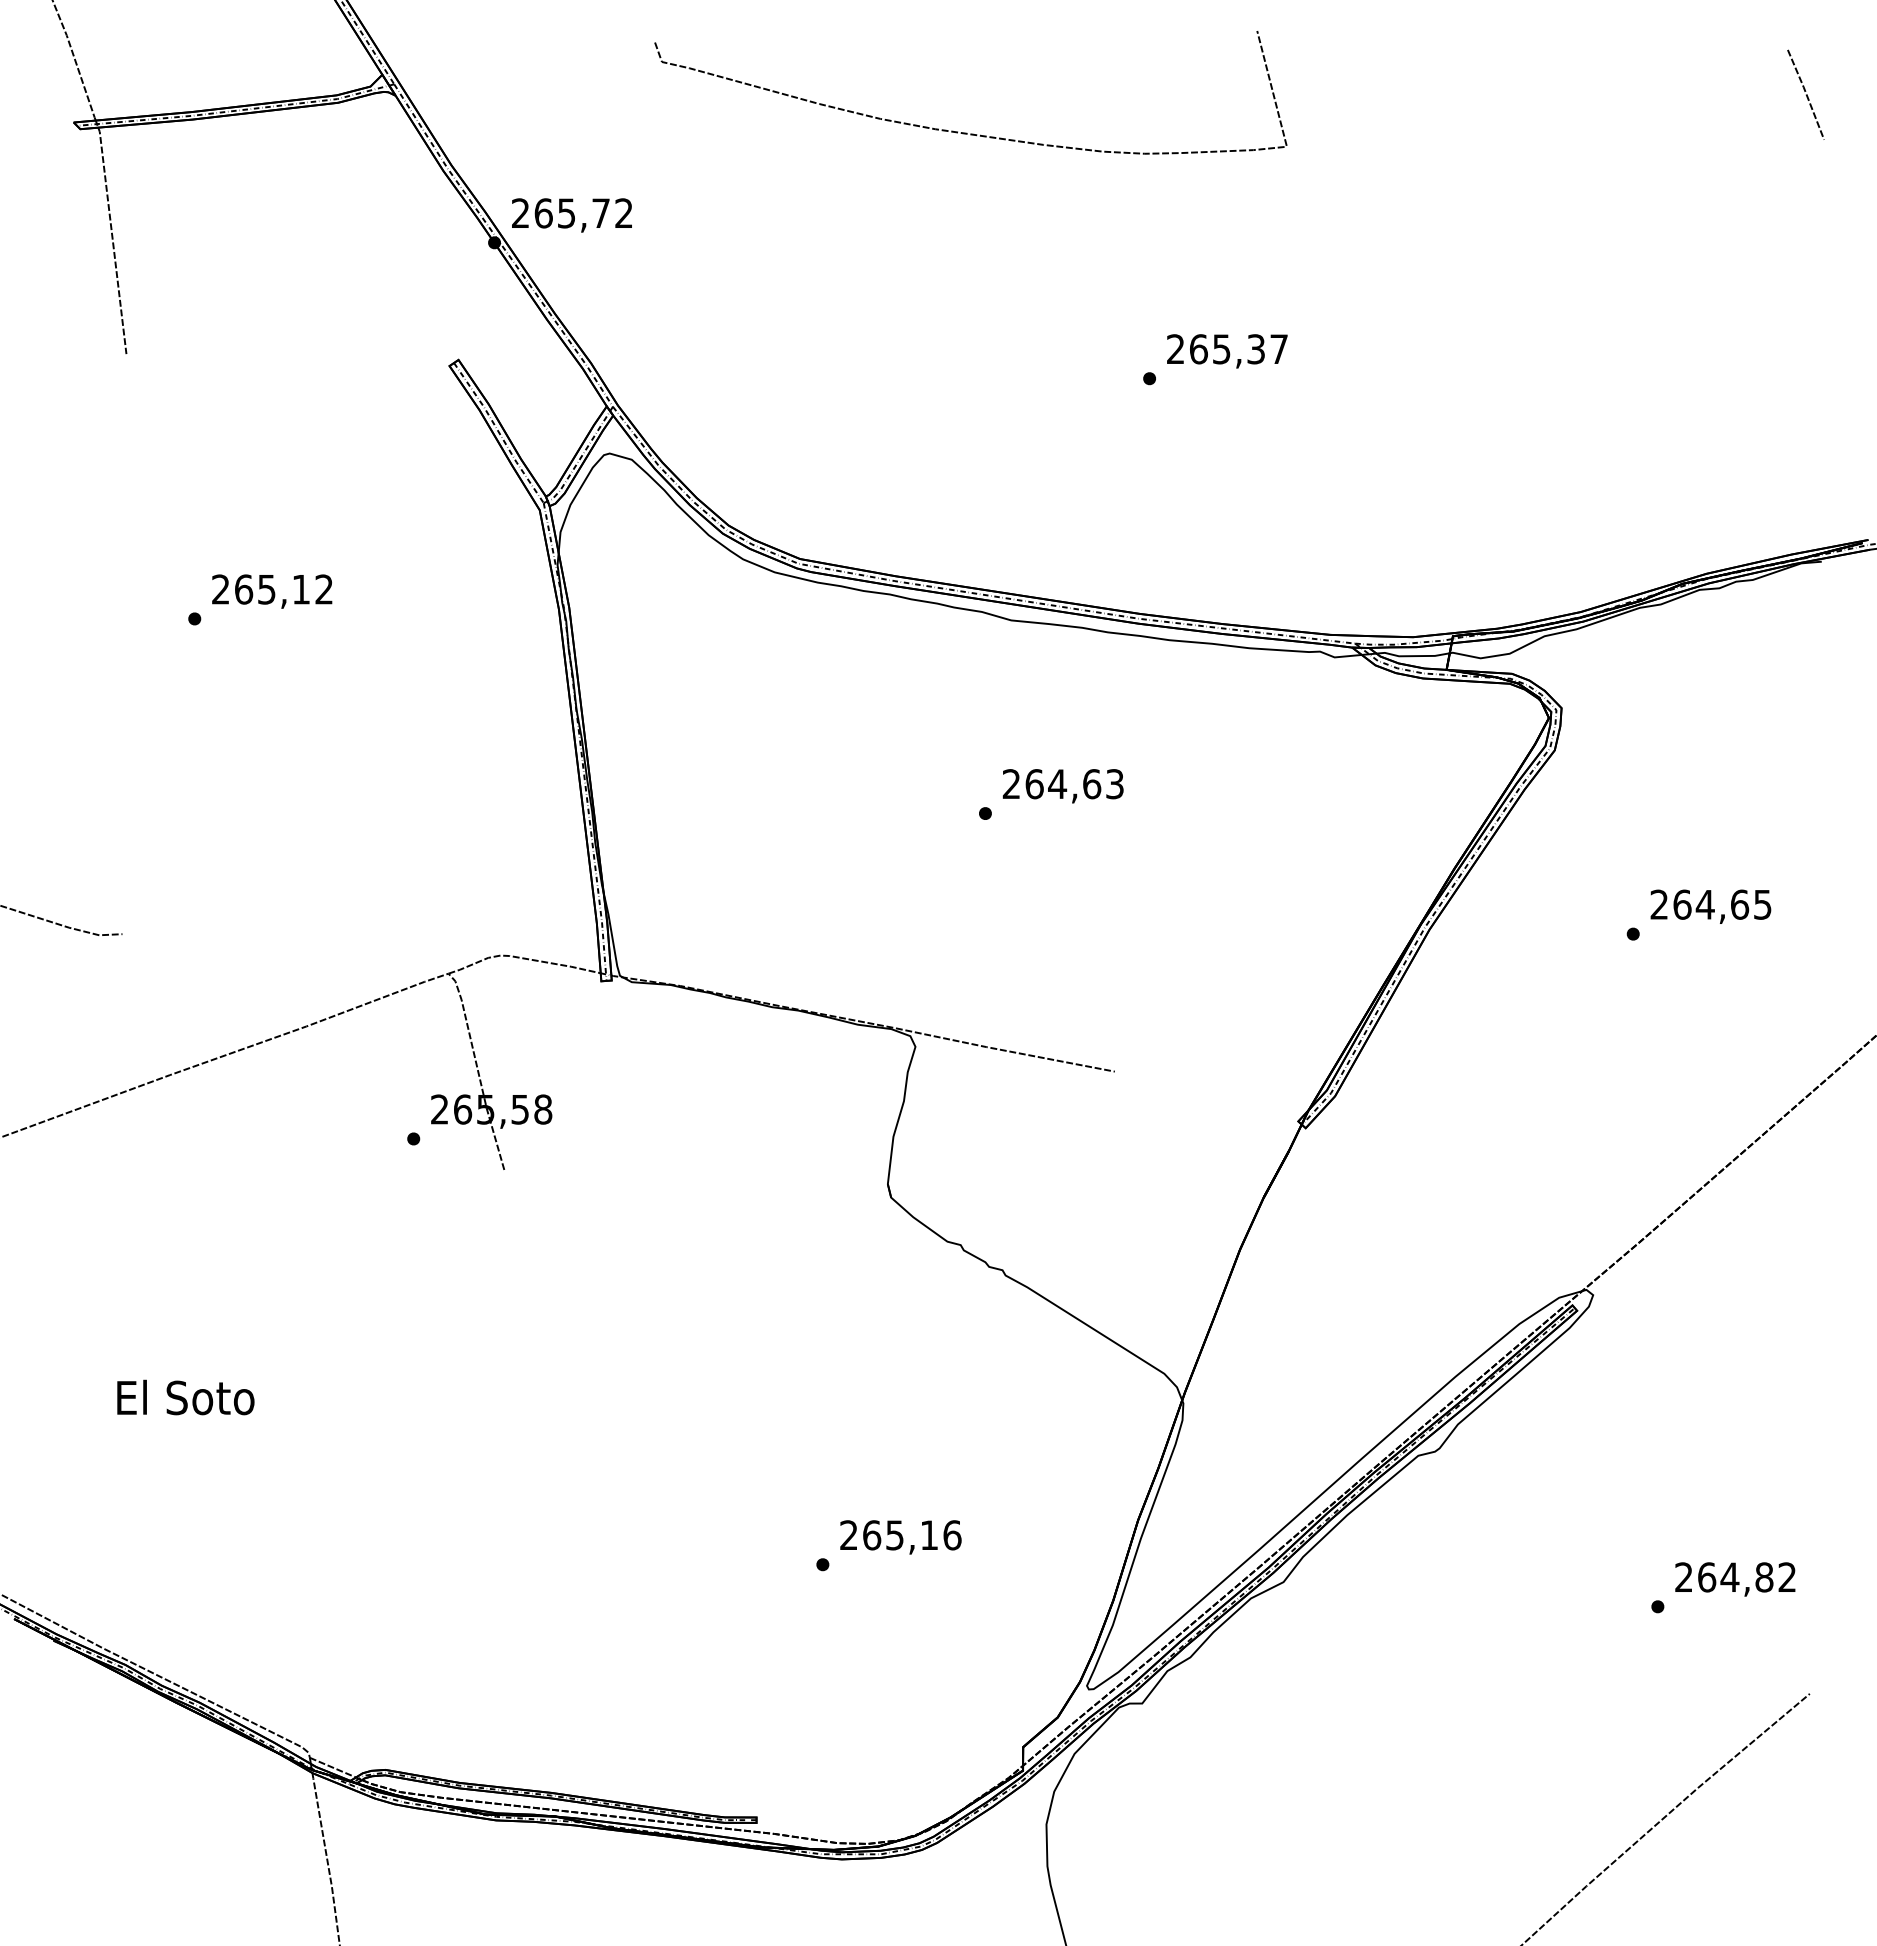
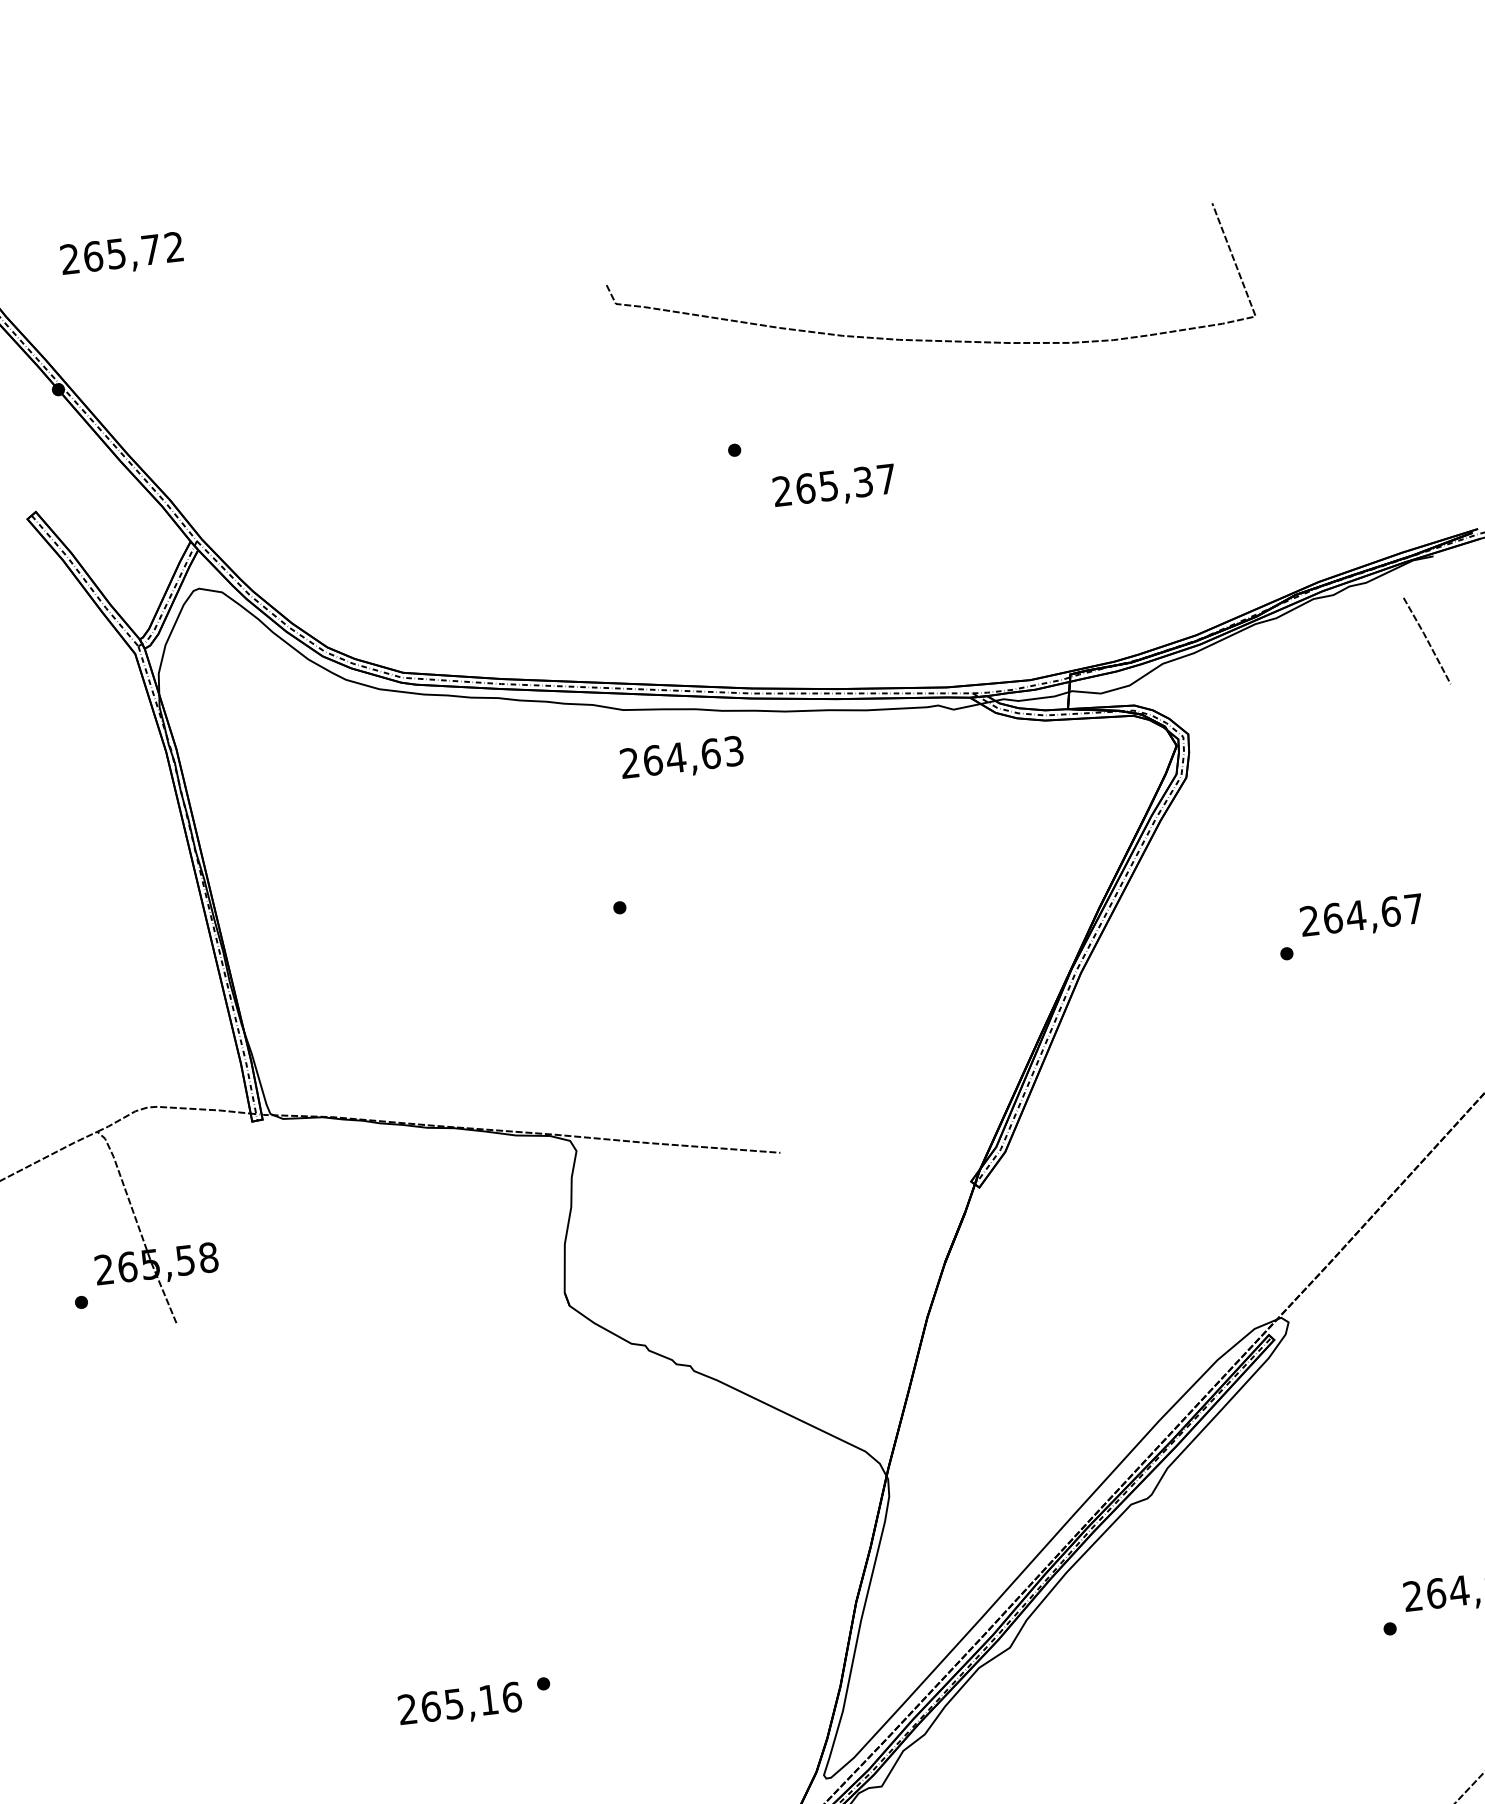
line: (1806, 94) -> (1427, 640), moved
curve: (966, 132) -> (931, 339), moved
text: (571, 215) -> (121, 255), moved
text: (1227, 351) -> (834, 487), moved
text: (1062, 786) -> (681, 759), moved
text: (1762, 904) -> (1413, 908), 264,65 -> 264,67
text: (900, 1537) -> (459, 1705), moved

